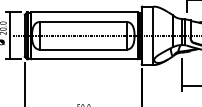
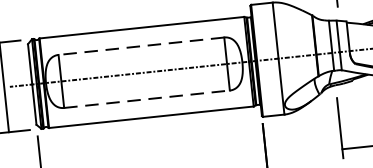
line: (82, 21) -> (139, 45), solid -> dashed
line: (83, 49) -> (147, 98), solid -> dashed

